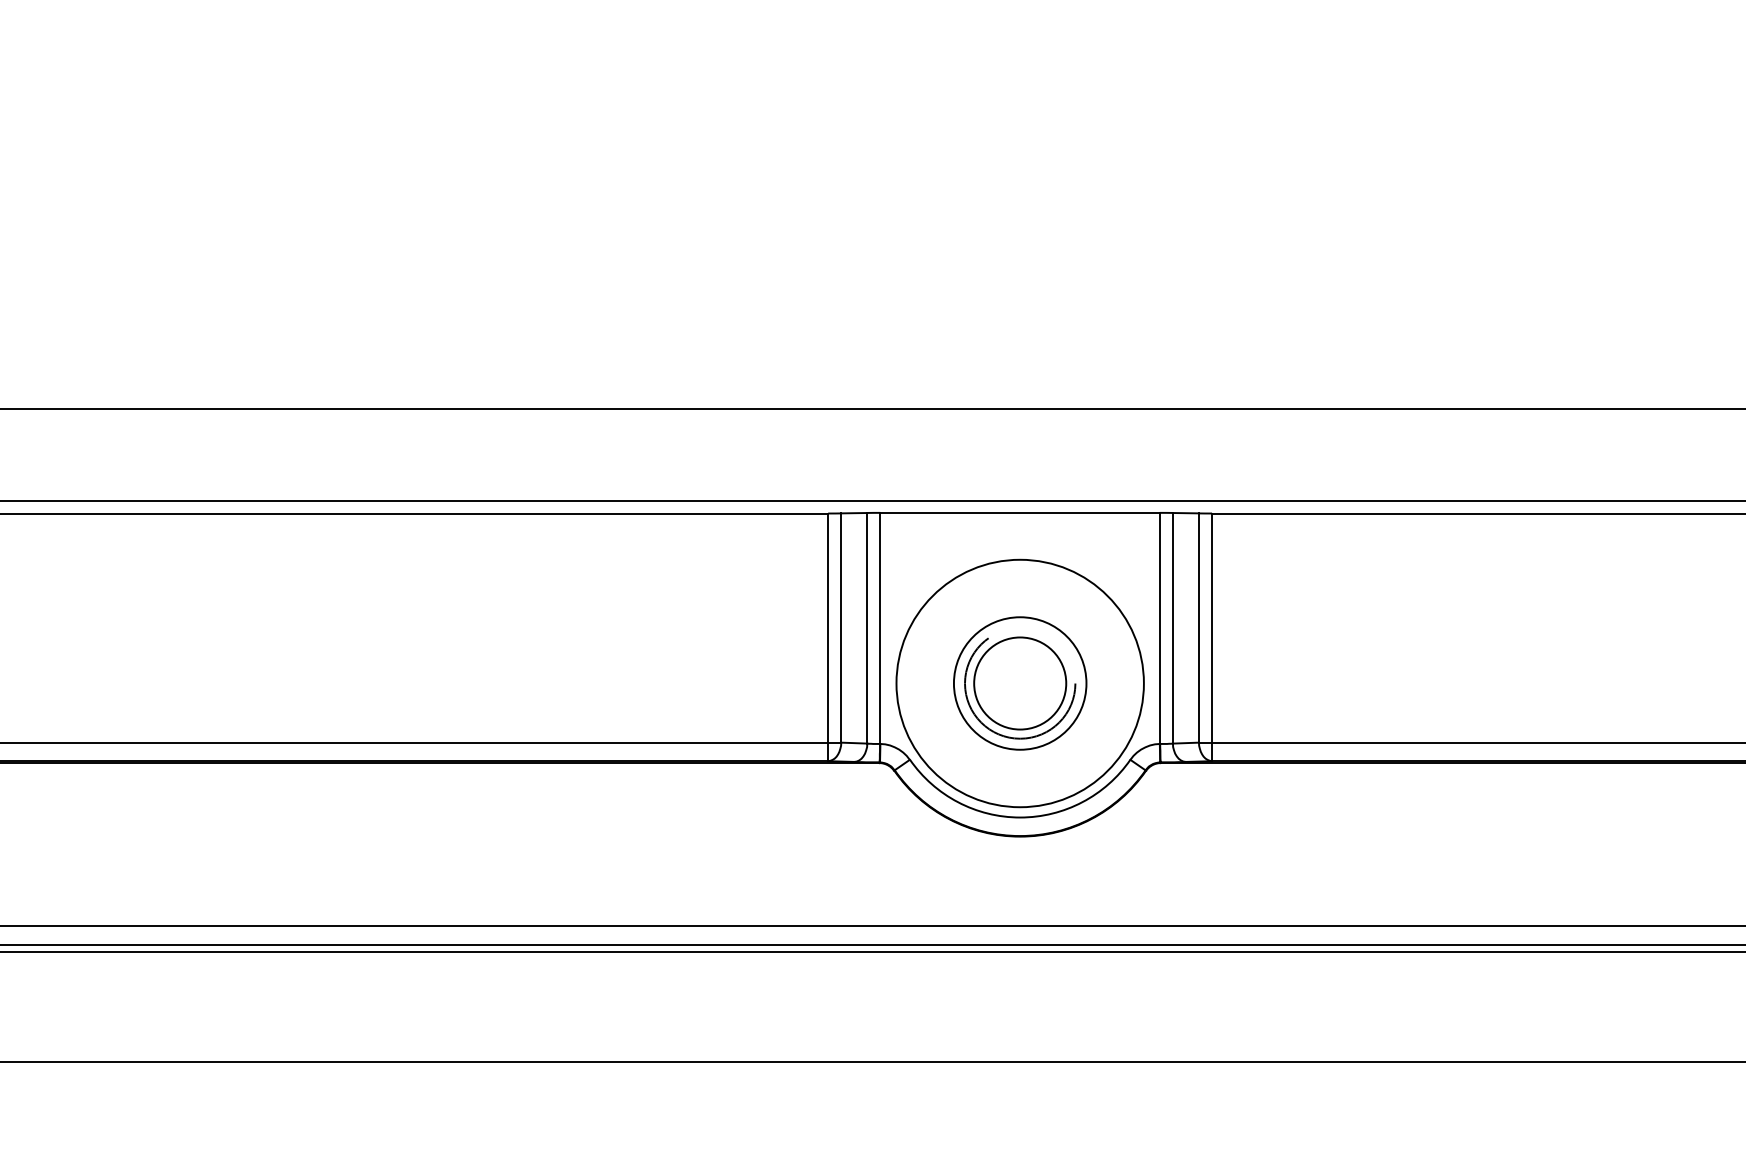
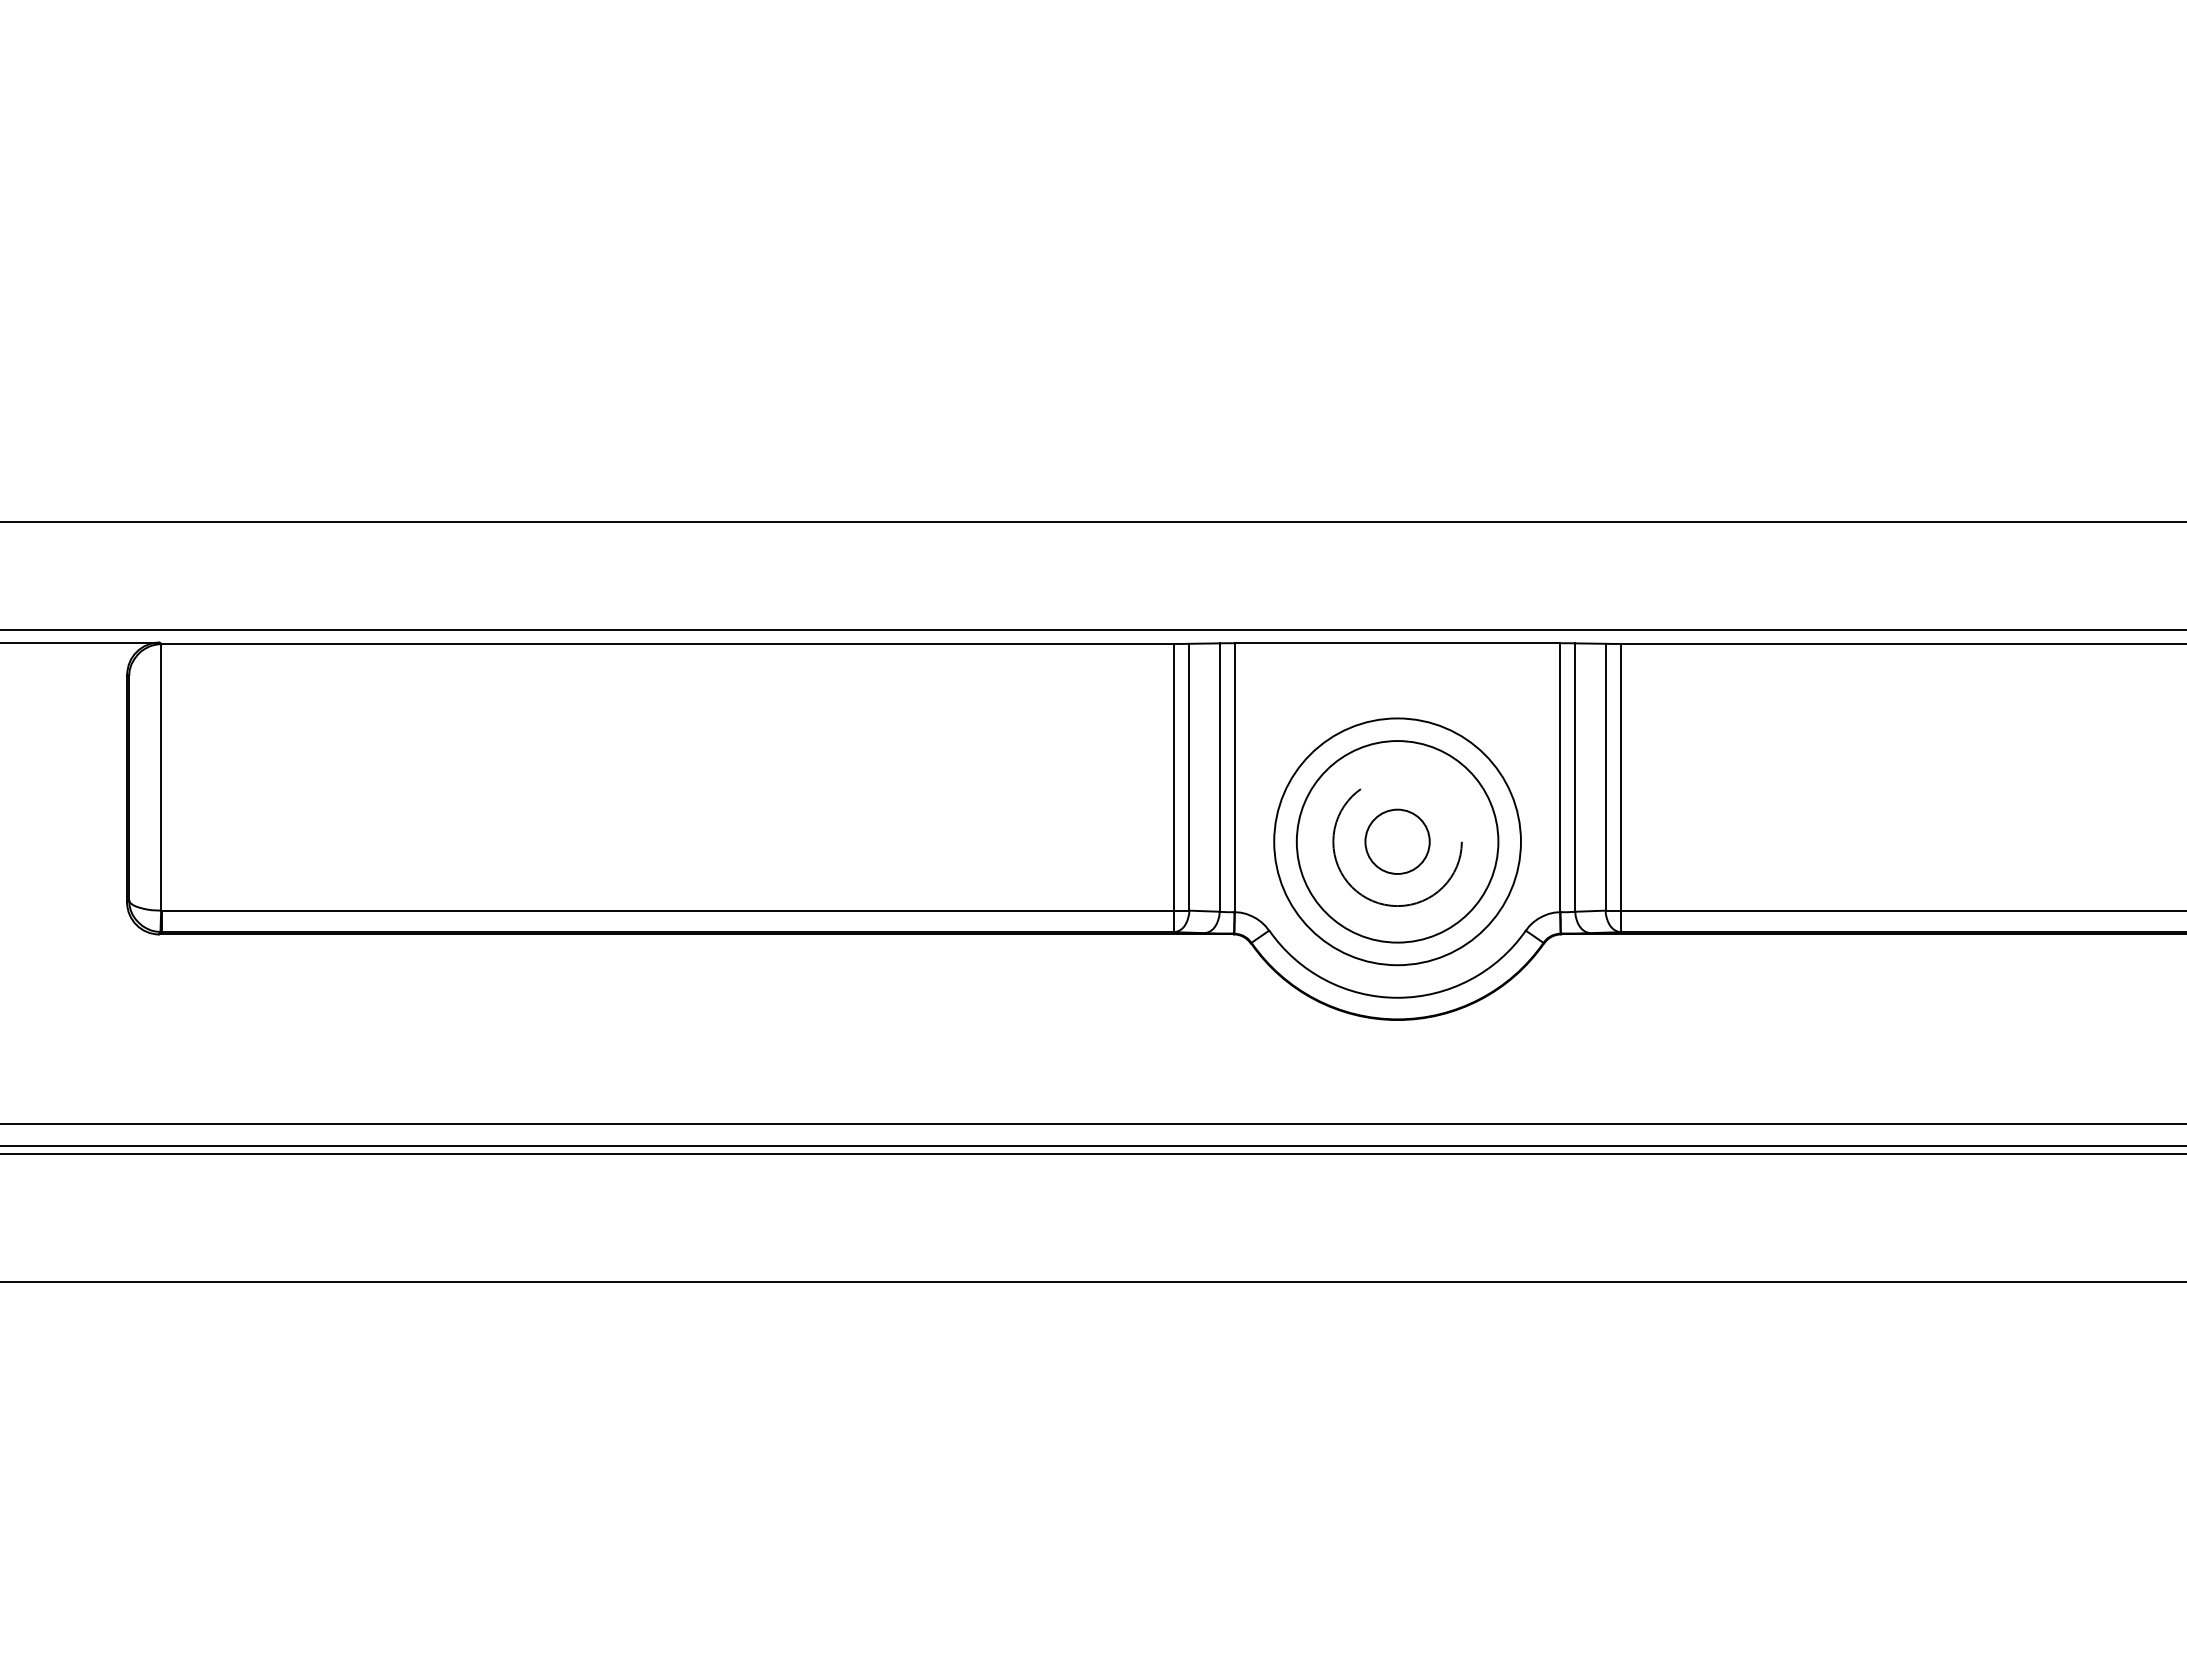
circle: (1020, 683) -> (1397, 841), size x0.6
circle: (1020, 683) -> (1397, 841), size x0.7
circle: (1020, 683) -> (1397, 841), size x1.6

